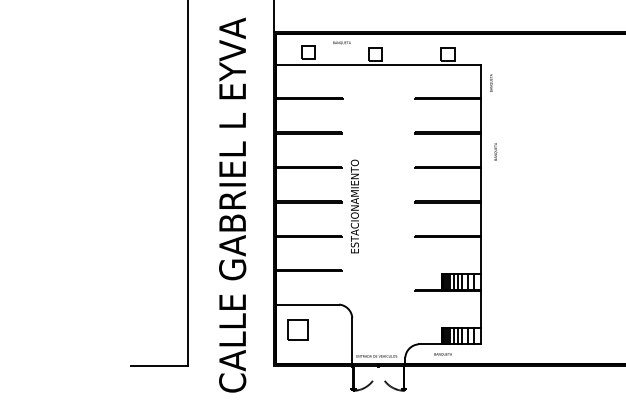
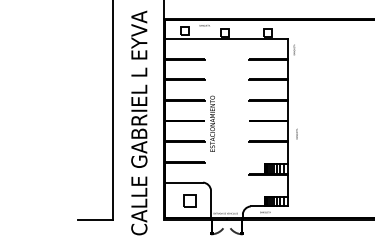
text: (494, 150) -> (296, 133), moved
part: (297, 329) -> (189, 200), moved

